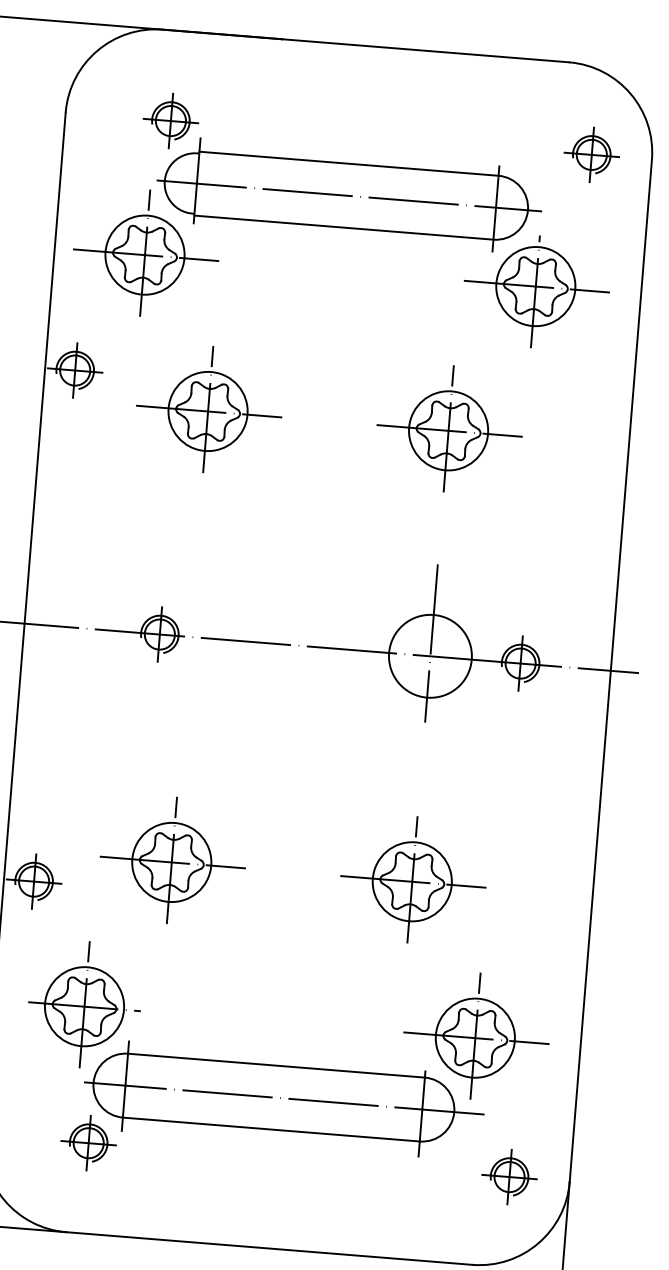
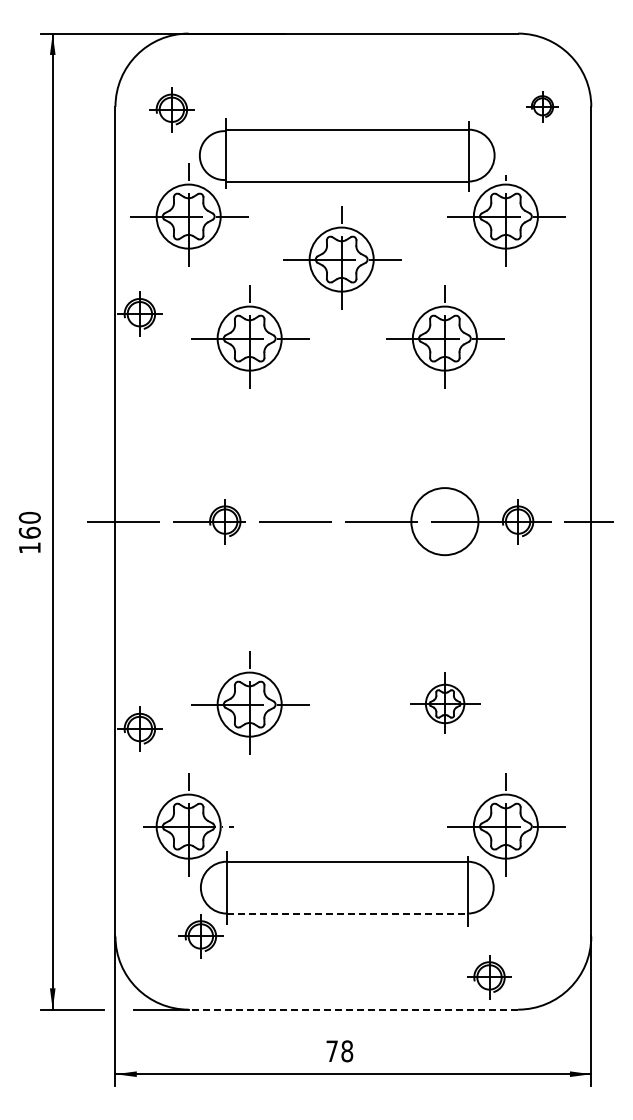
part: (170, 120) -> (171, 109), moved
part: (591, 154) -> (542, 106), size x0.7
line: (349, 195) -> (349, 155), removed
part: (330, 320) -> (342, 257), added
line: (431, 642) -> (444, 510), removed
part: (413, 879) -> (445, 702), size x0.6
line: (284, 1098) -> (355, 887), removed
line: (271, 1129) -> (347, 913), solid -> dashed
part: (509, 1177) -> (489, 977), moved
line: (269, 1248) -> (353, 1009), solid -> dashed

